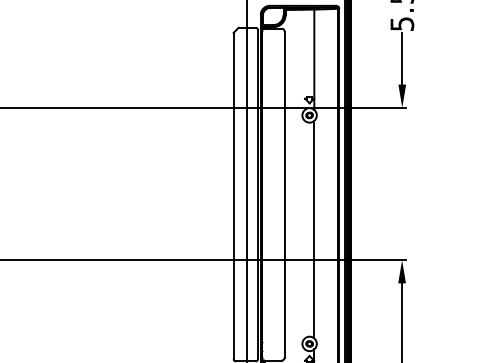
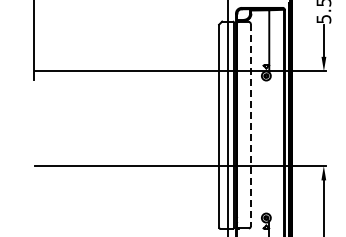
line: (284, 195) -> (250, 125), solid -> dashed
line: (314, 228) -> (269, 146), removed

